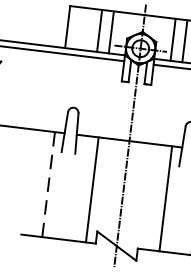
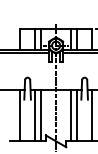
line: (47, 185) -> (19, 116), dashed -> solid
line: (80, 187) -> (35, 115), added
line: (154, 196) -> (71, 115), added

